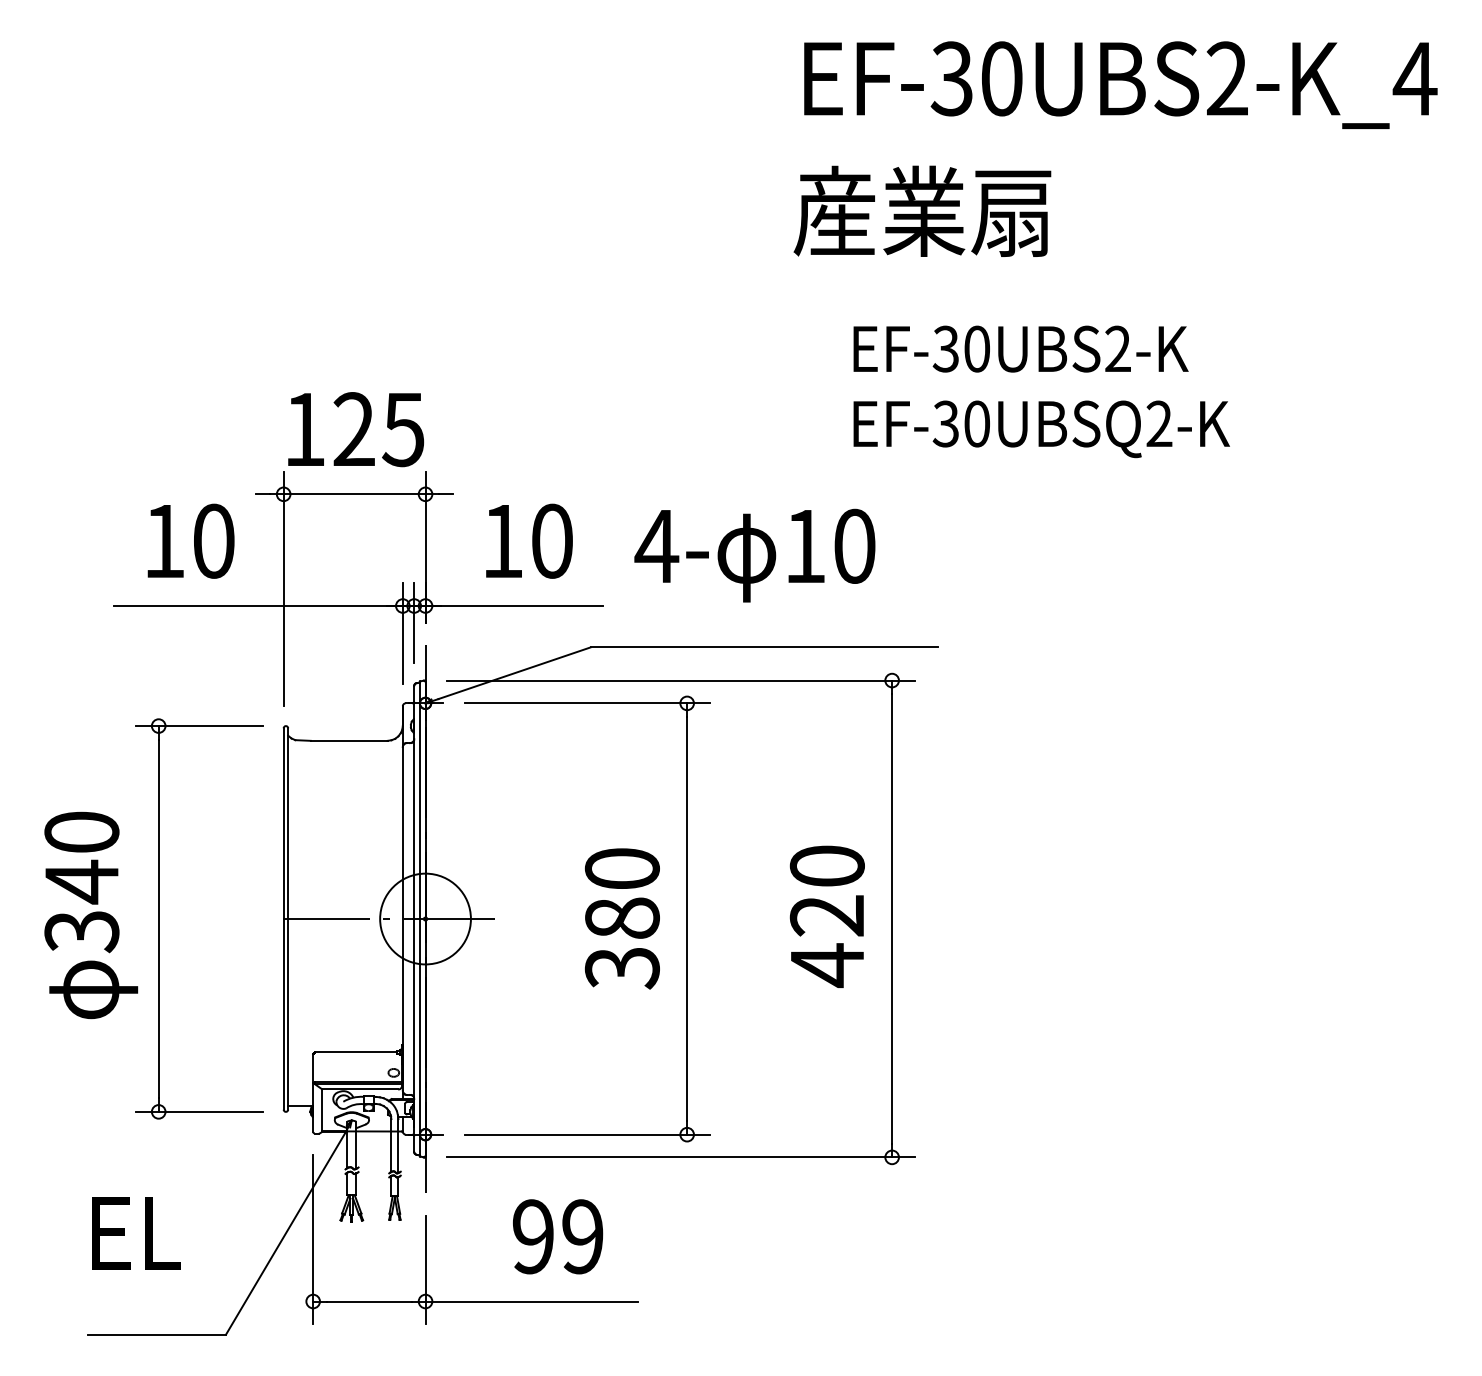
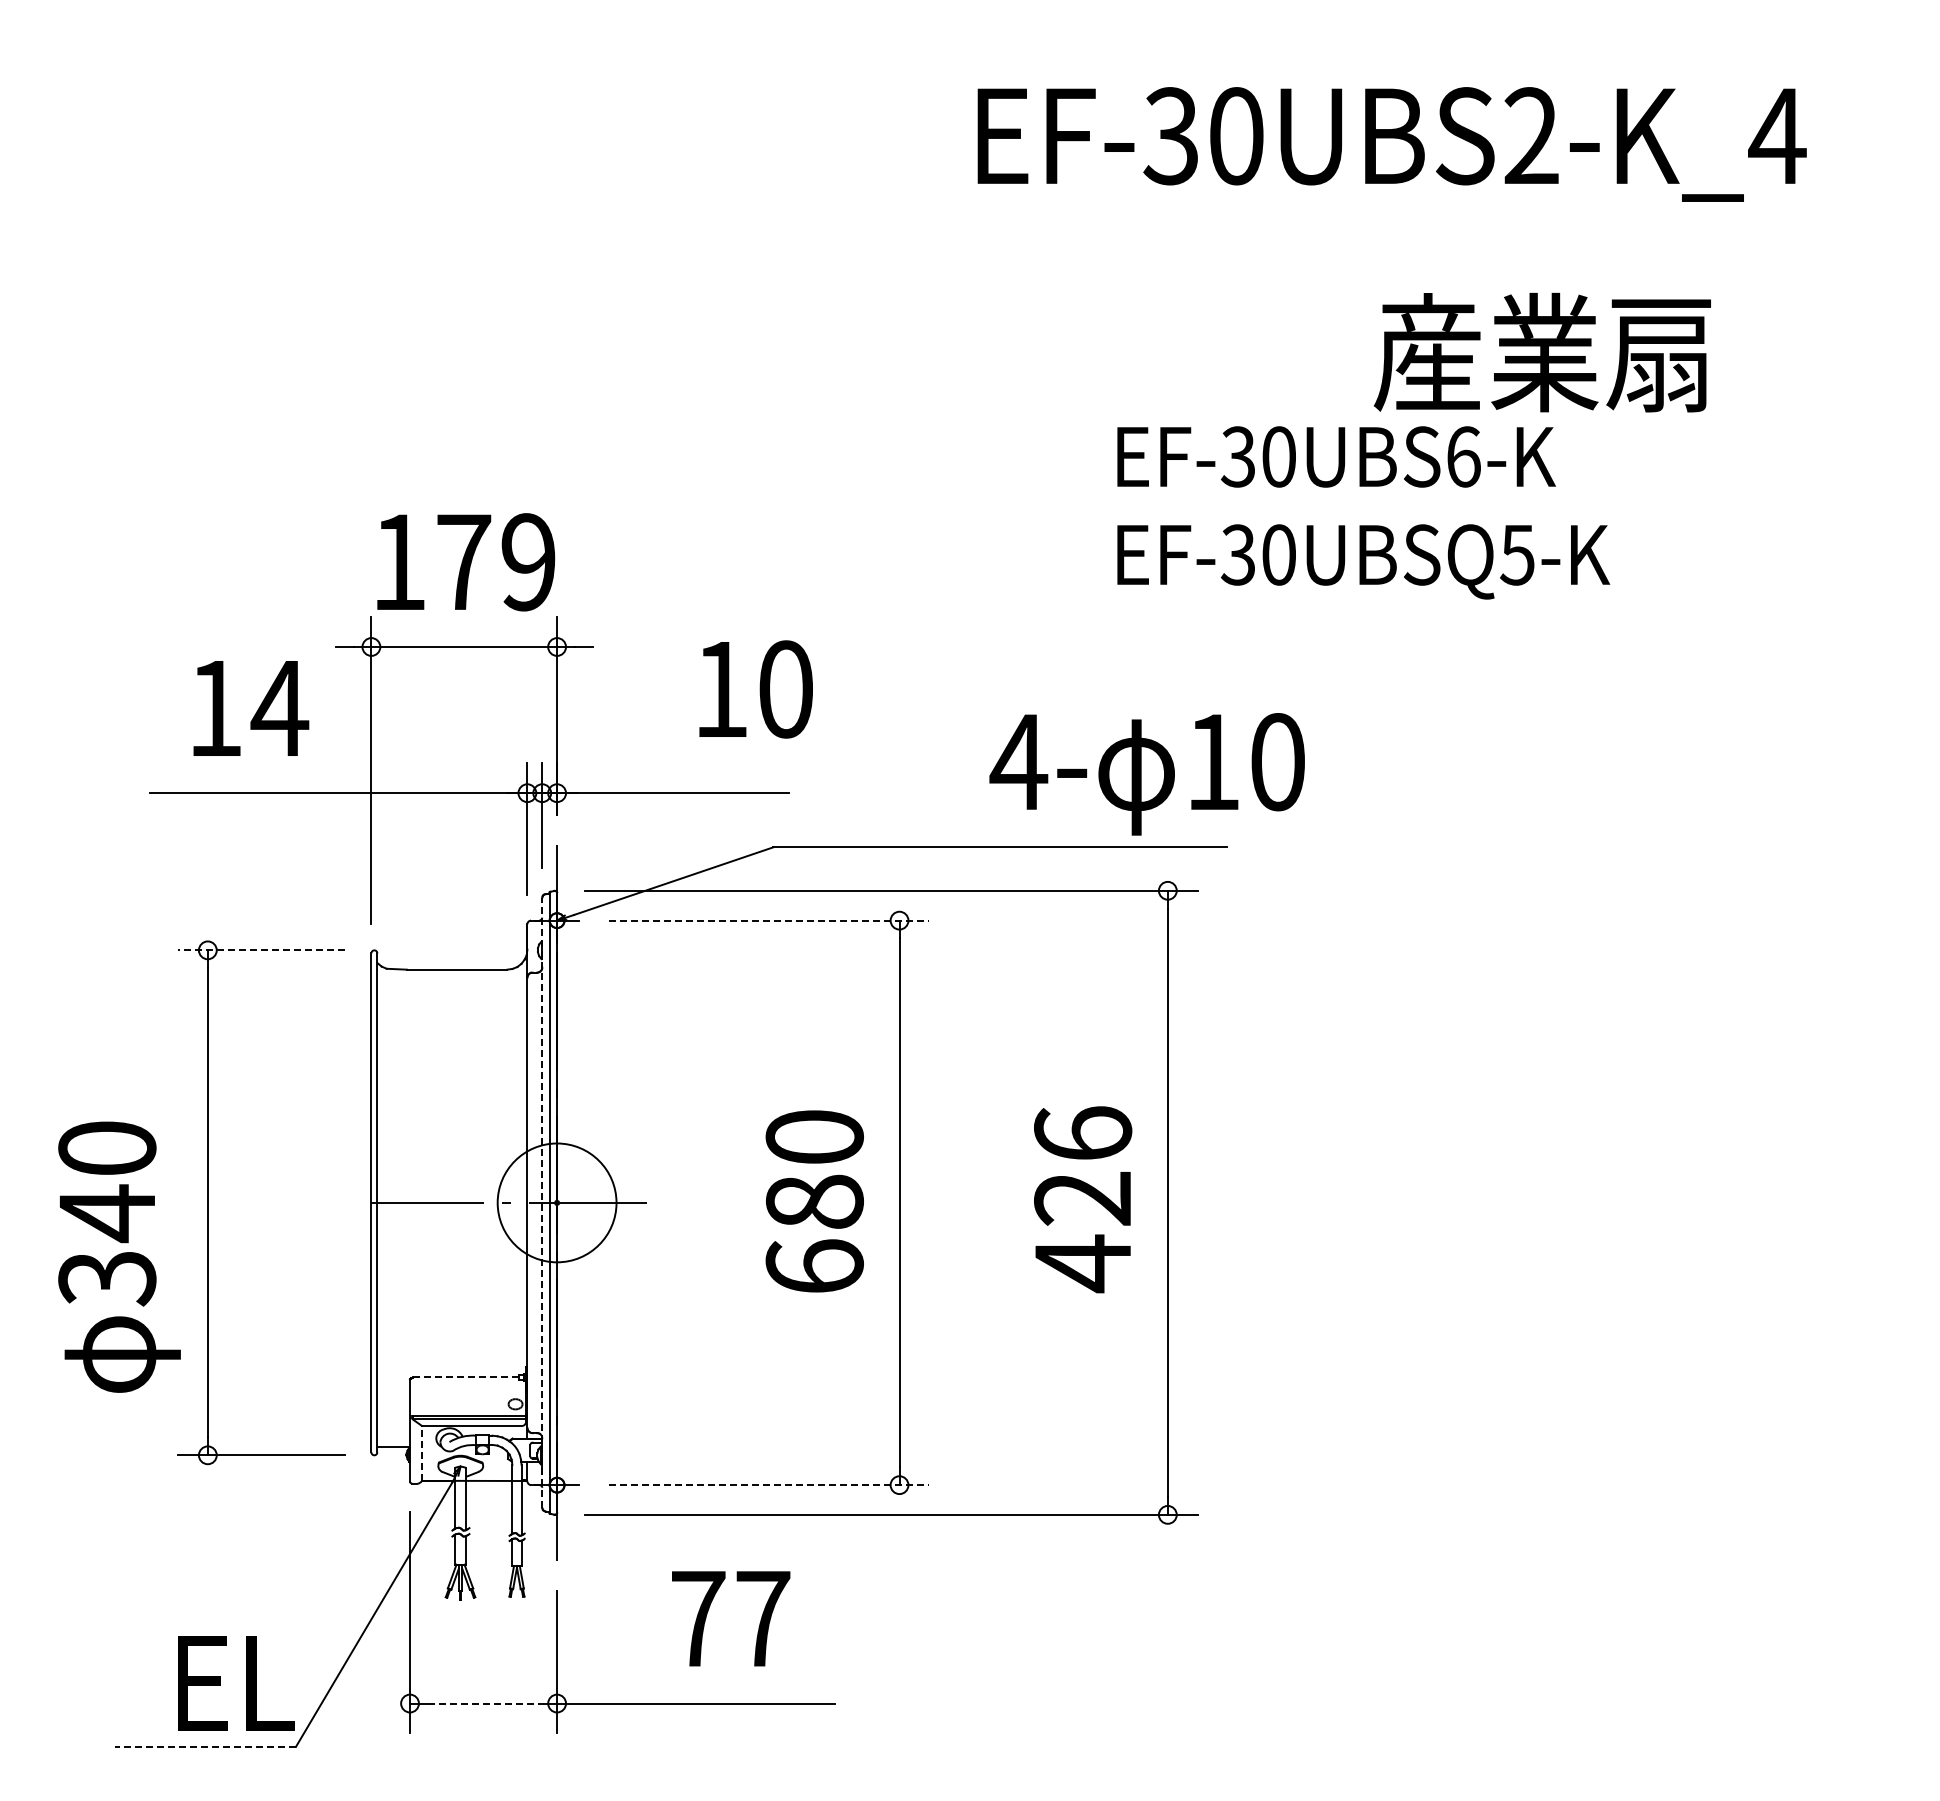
text: (1120, 85) -> (1391, 144), moved
text: (922, 211) -> (1542, 352), moved
text: (1118, 348) -> (1463, 456), EF-30UBS2-K -> EF-30UBS6-K
text: (1159, 423) -> (1517, 554), EF-30UBSQ2-K -> EF-30UBSQ5-K
text: (378, 429) -> (495, 562), 125 -> 179
text: (213, 541) -> (279, 708), 10 -> 14
text: (528, 541) -> (755, 689), moved
text: (754, 555) -> (1146, 774), moved
line: (587, 703) -> (769, 920), solid -> dashed
line: (198, 726) -> (260, 950), solid -> dashed
text: (827, 866) -> (1083, 1133), 420 -> 426
text: (91, 914) -> (119, 1256), moved
line: (414, 918) -> (542, 1202), solid -> dashed
text: (622, 968) -> (814, 1267), 380 -> 680
line: (356, 1052) -> (466, 1377), solid -> dashed
line: (321, 1109) -> (421, 1452), solid -> dashed
line: (587, 1134) -> (769, 1485), solid -> dashed
text: (137, 1233) -> (236, 1683), moved
text: (558, 1236) -> (730, 1618), 99 -> 77
line: (369, 1301) -> (483, 1703), solid -> dashed
line: (156, 1334) -> (205, 1746), solid -> dashed

